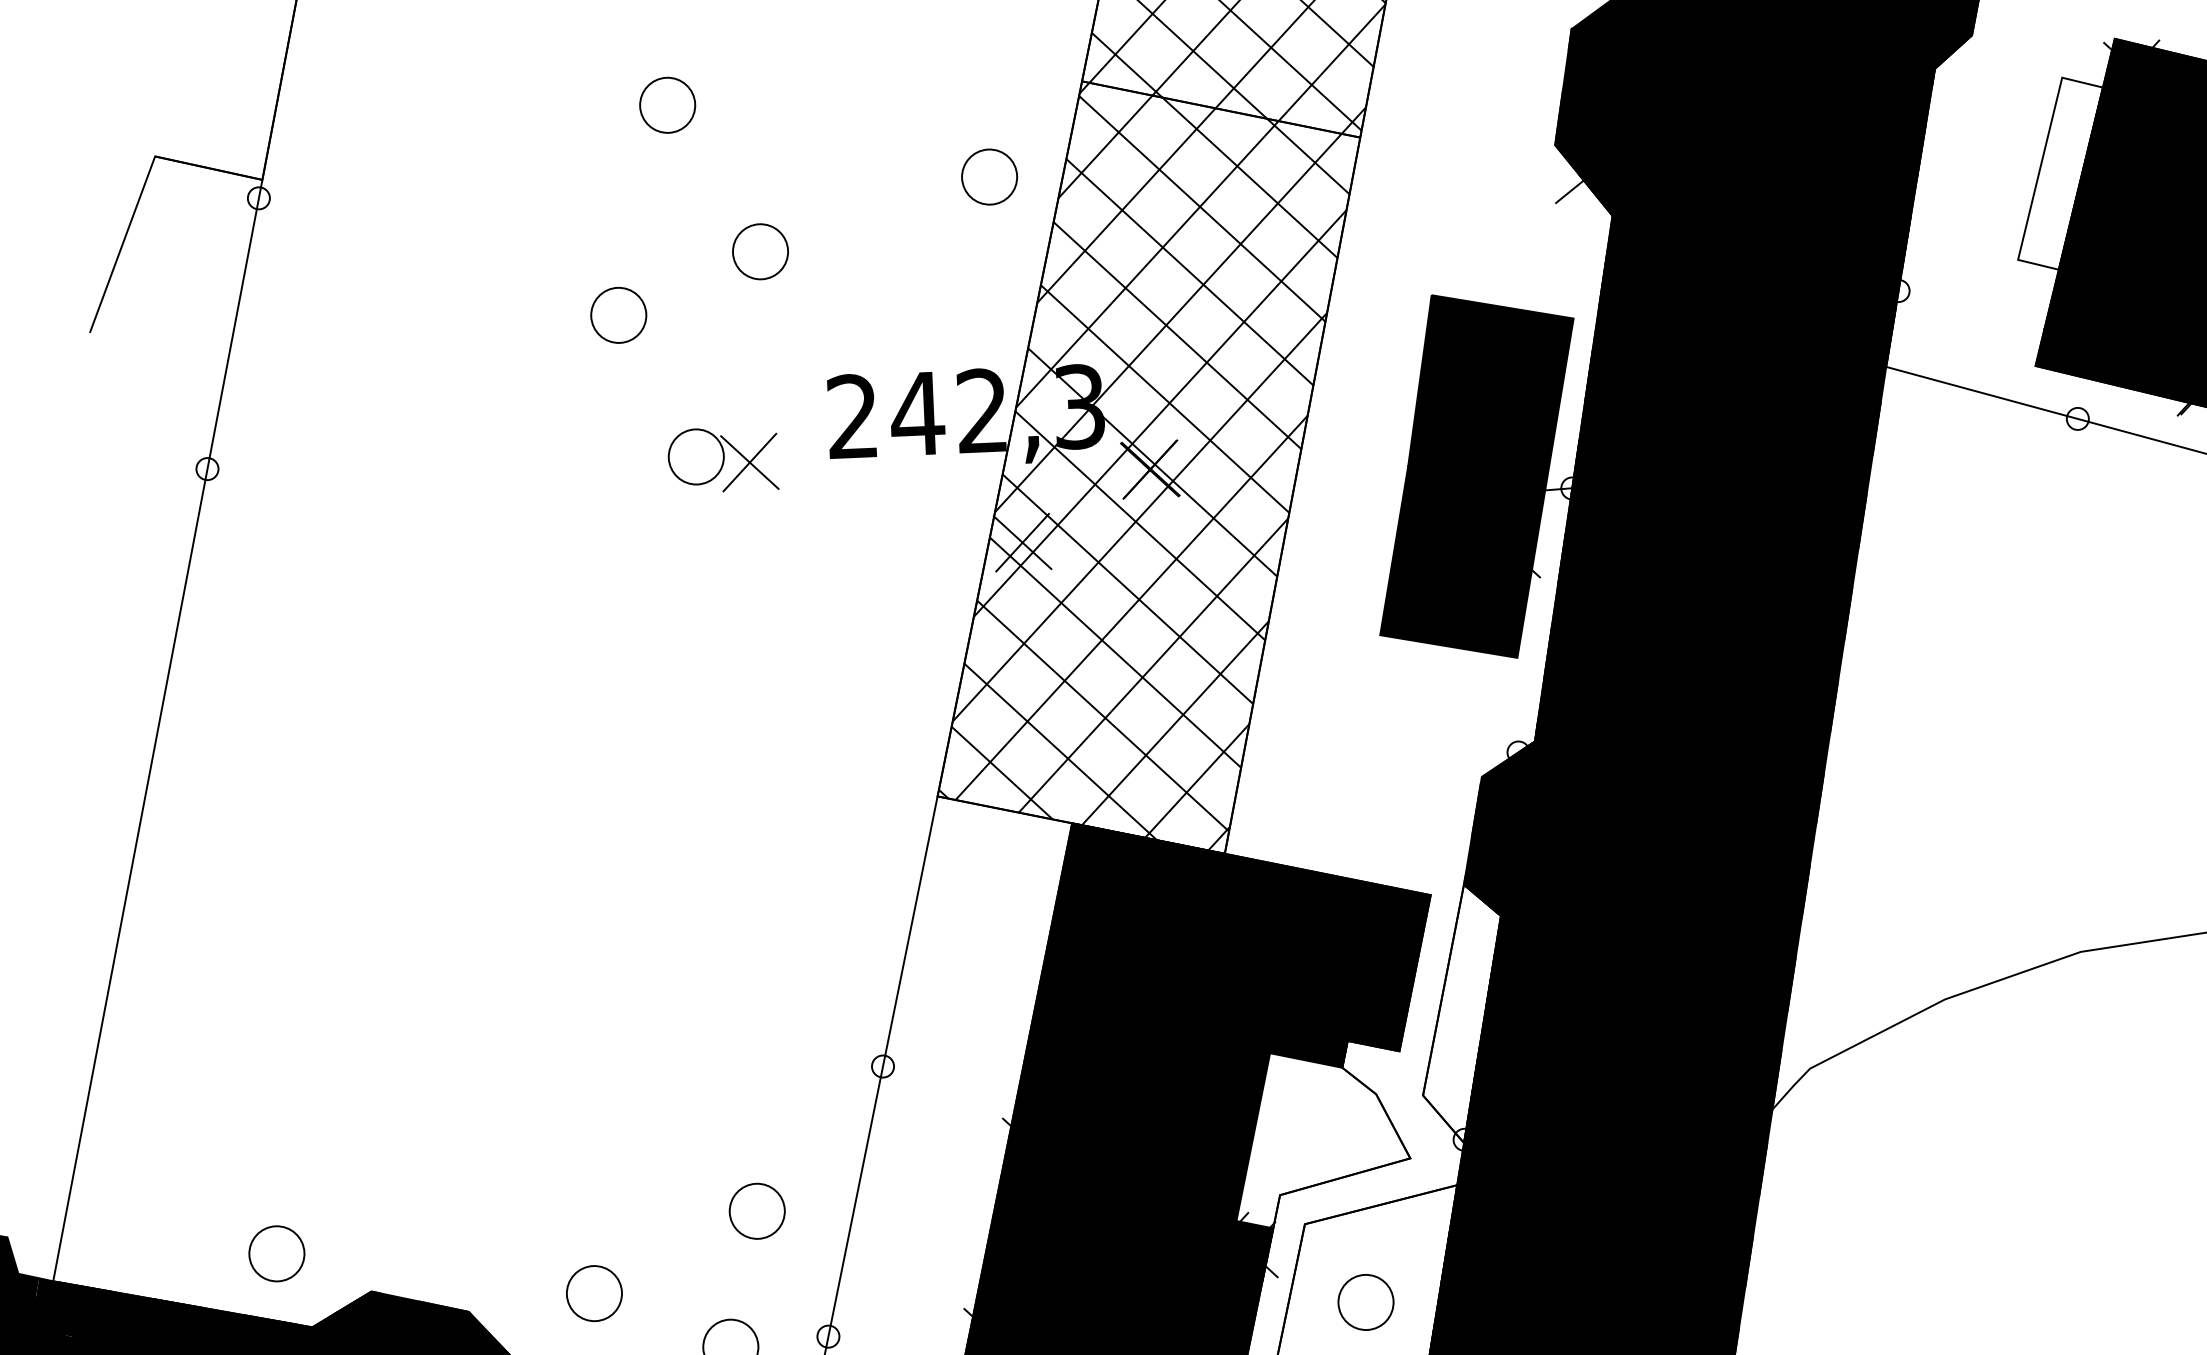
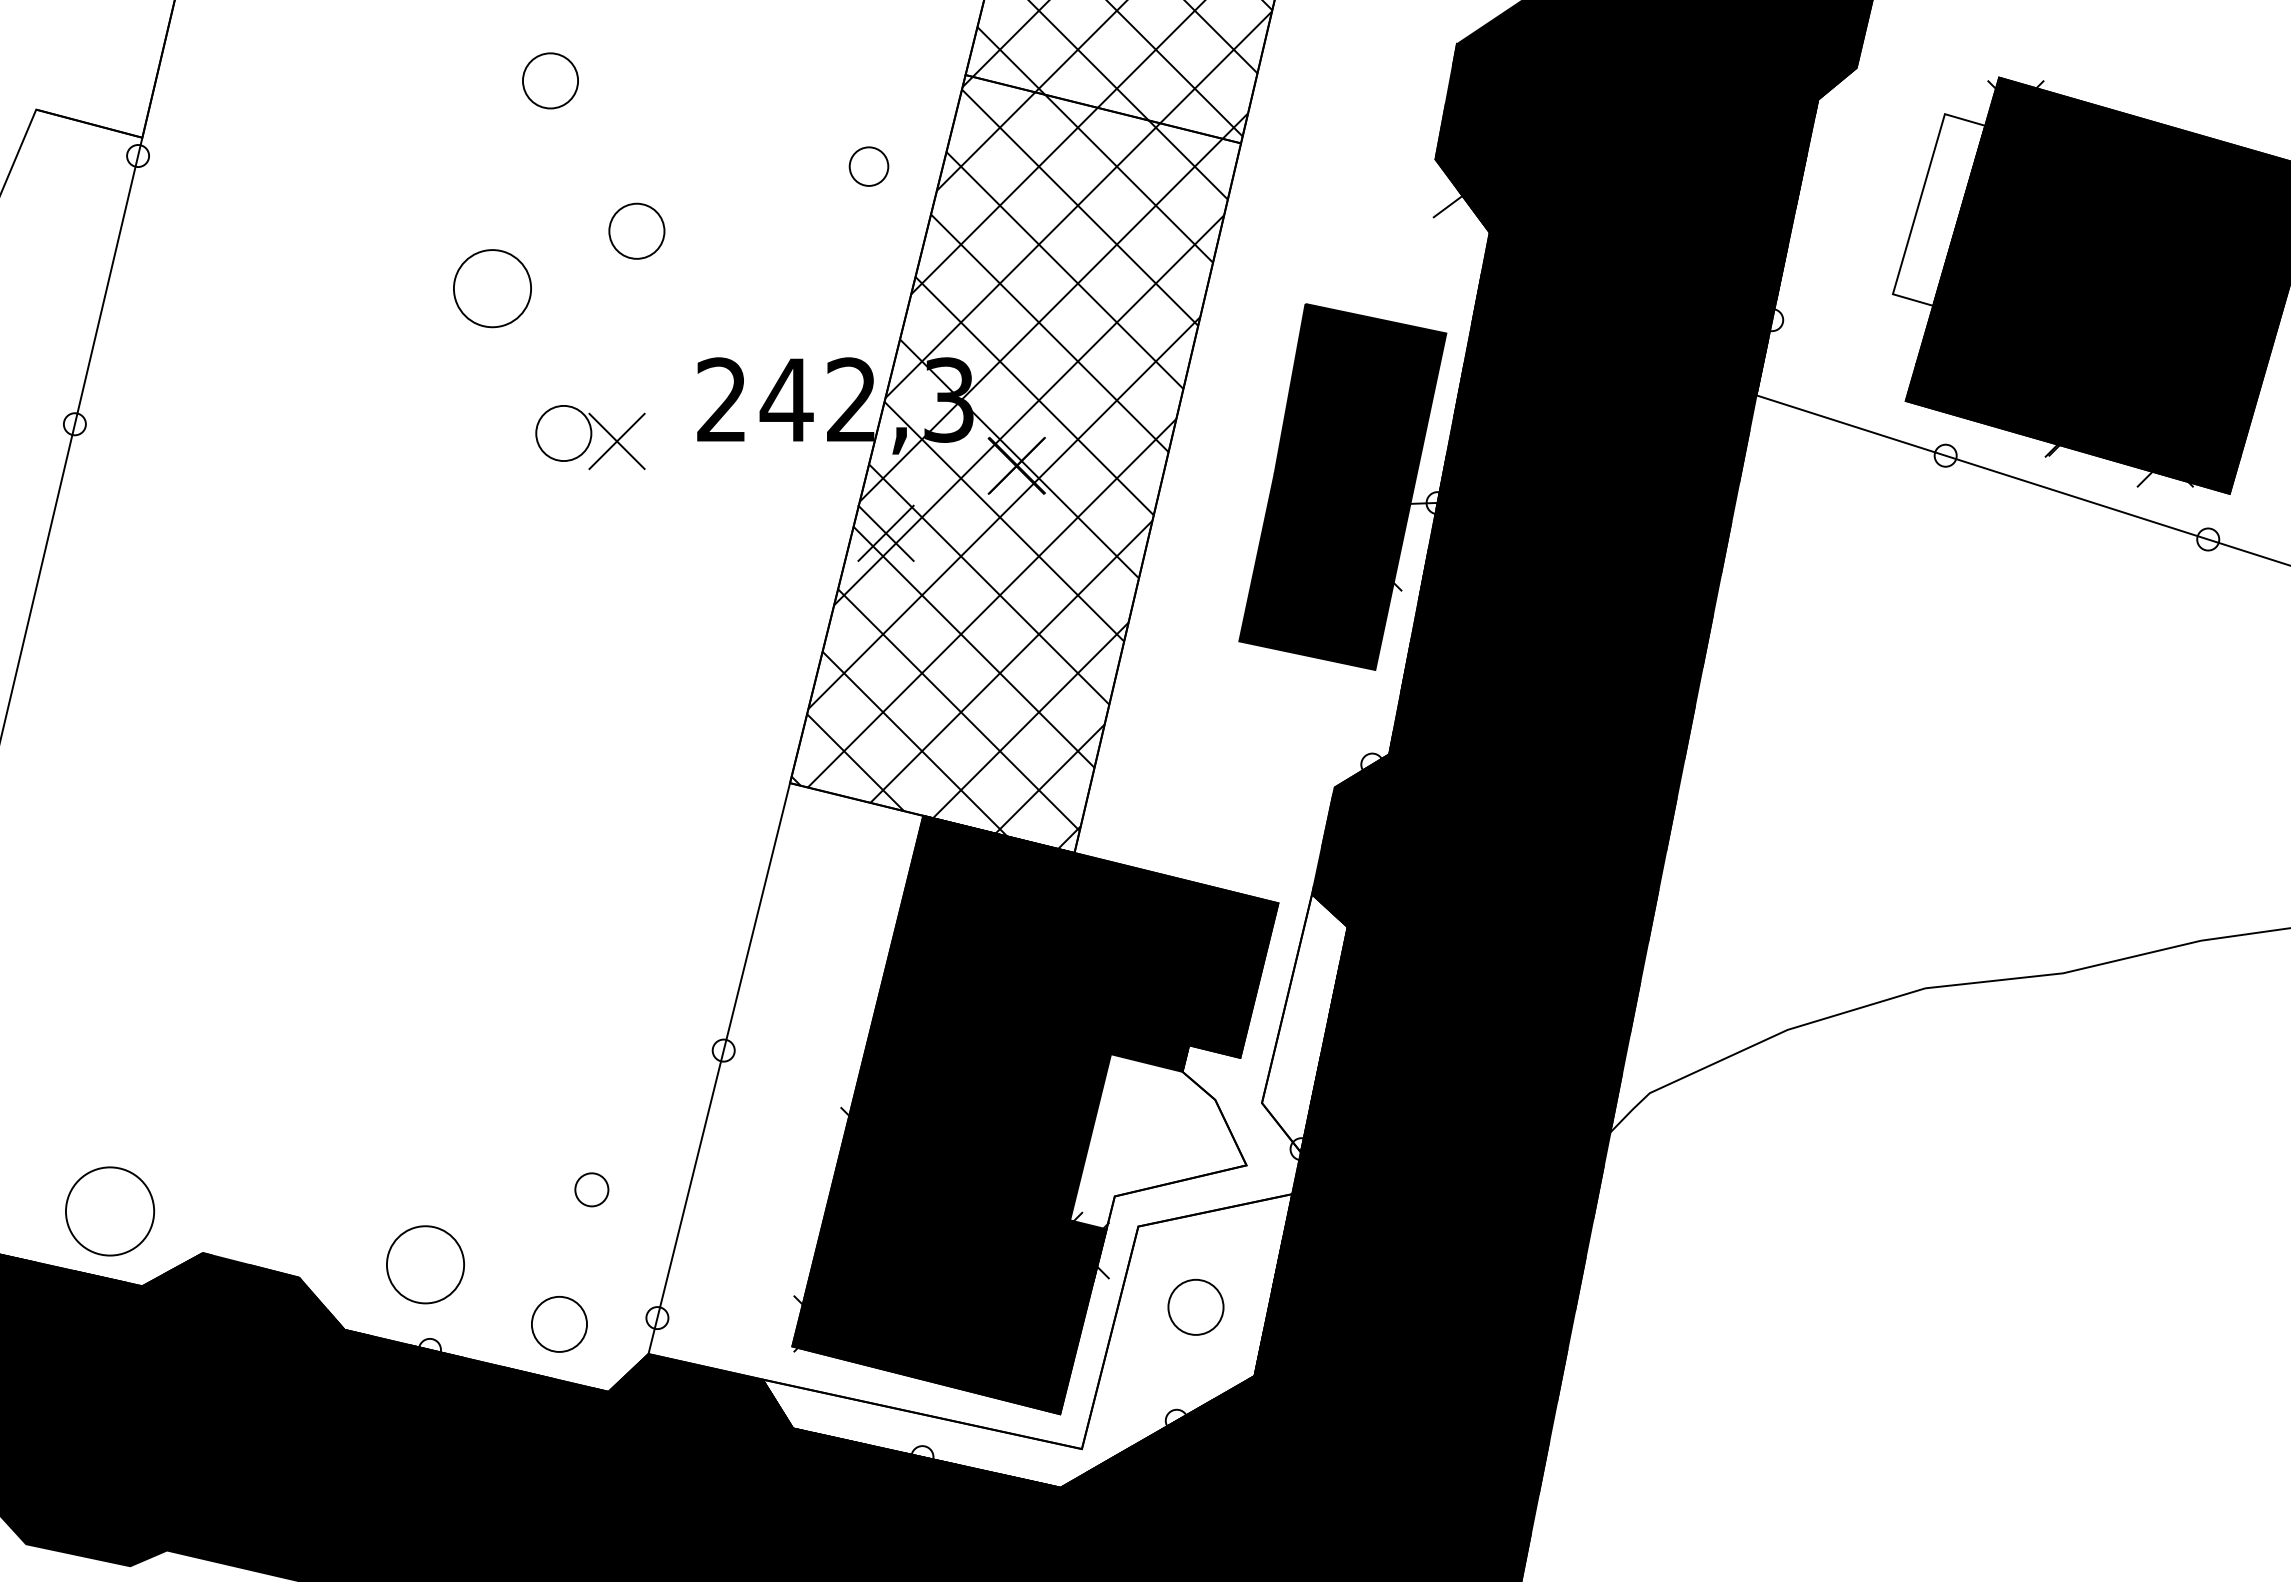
circle: (989, 176) -> (868, 166), size x0.7
circle: (618, 315) -> (492, 288), size x1.4
circle: (756, 1211) -> (591, 1189), size x0.6
circle: (276, 1253) -> (109, 1210), size x1.6
circle: (594, 1293) -> (425, 1264), size x1.4

